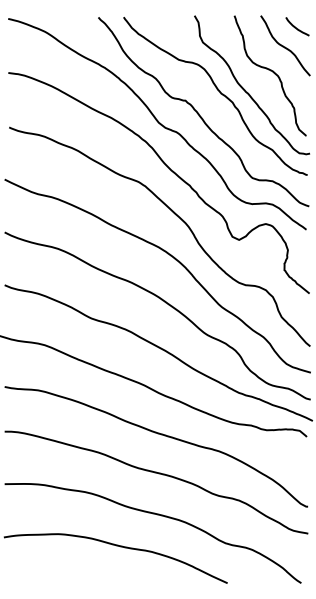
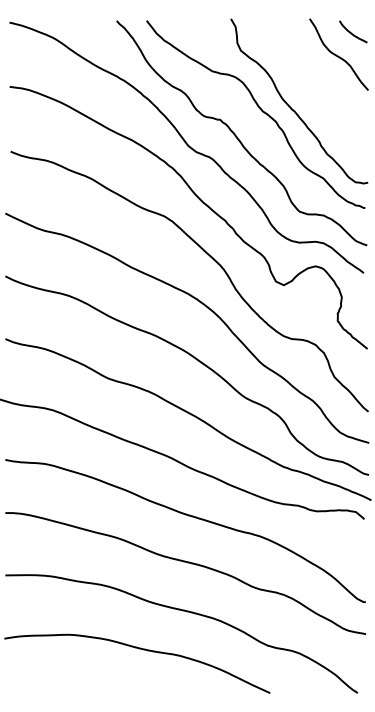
curve: (271, 71) -> (322, 85), removed

